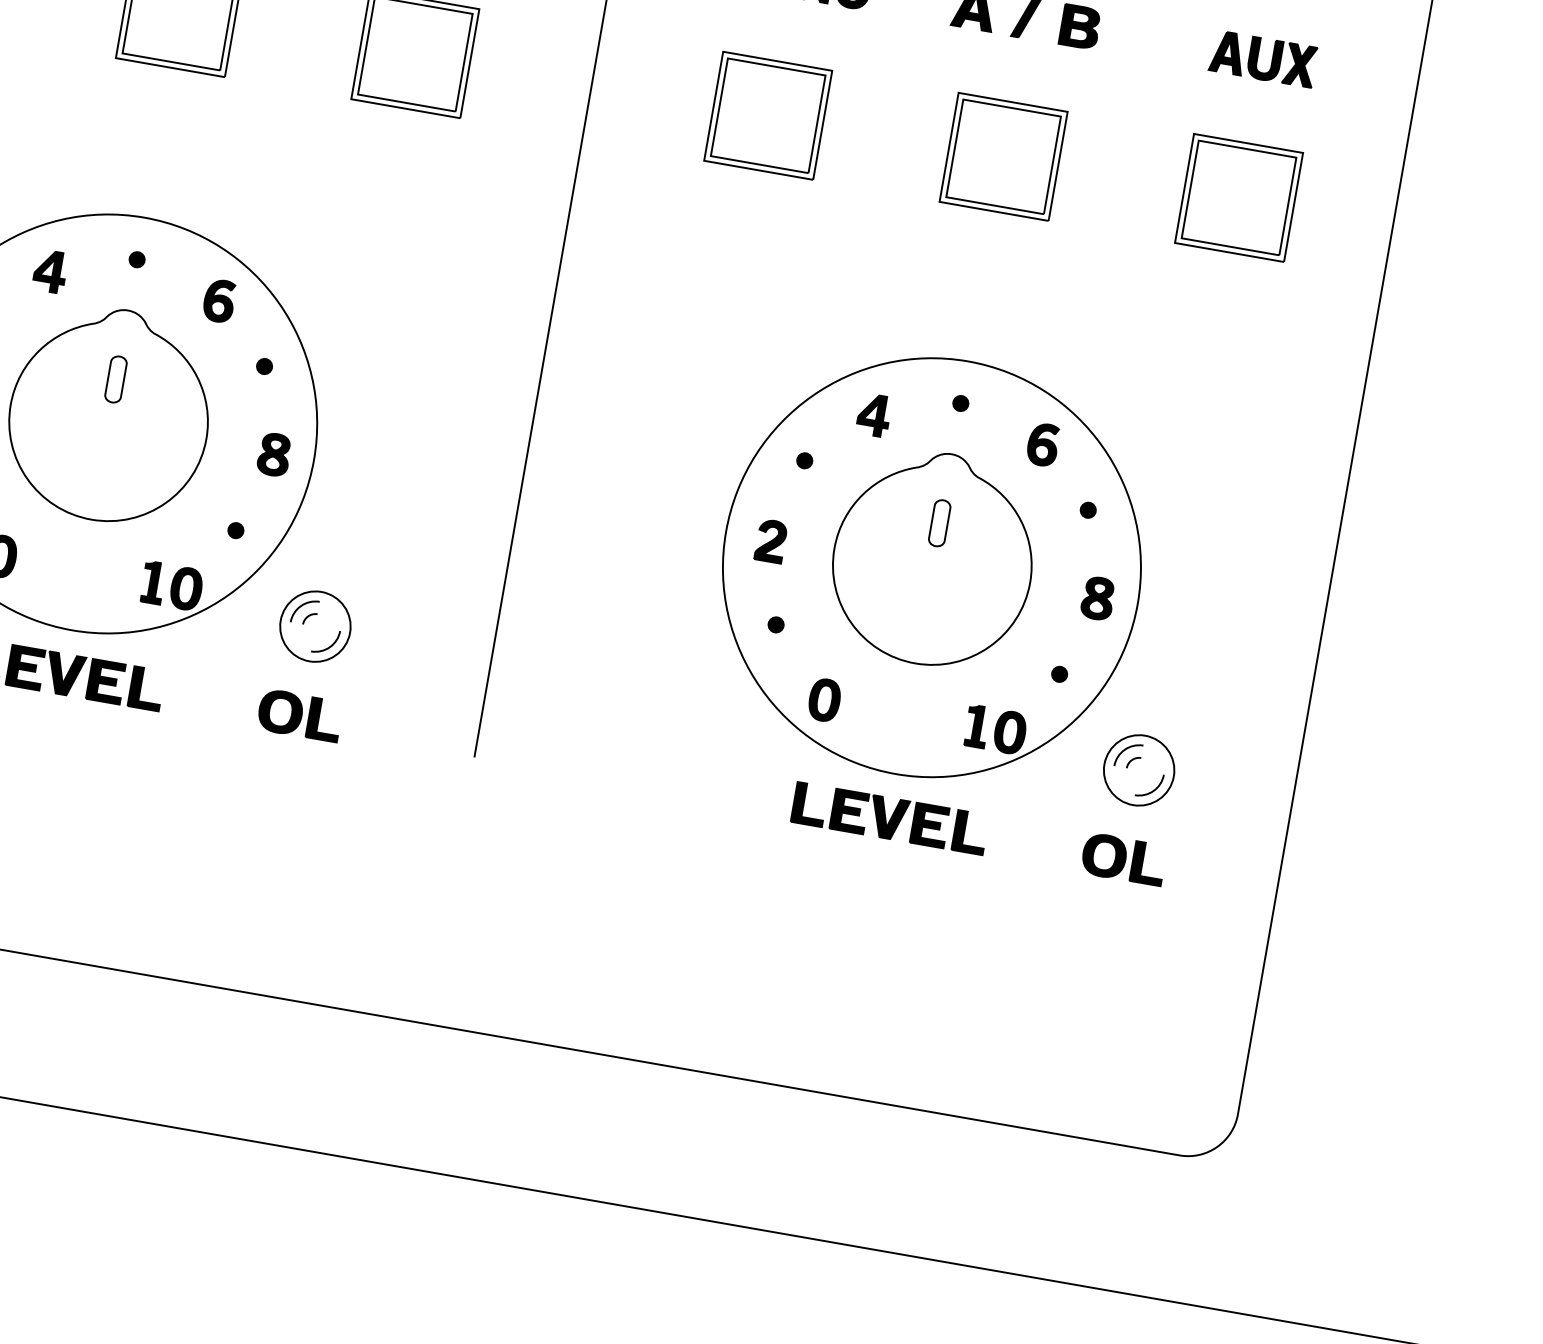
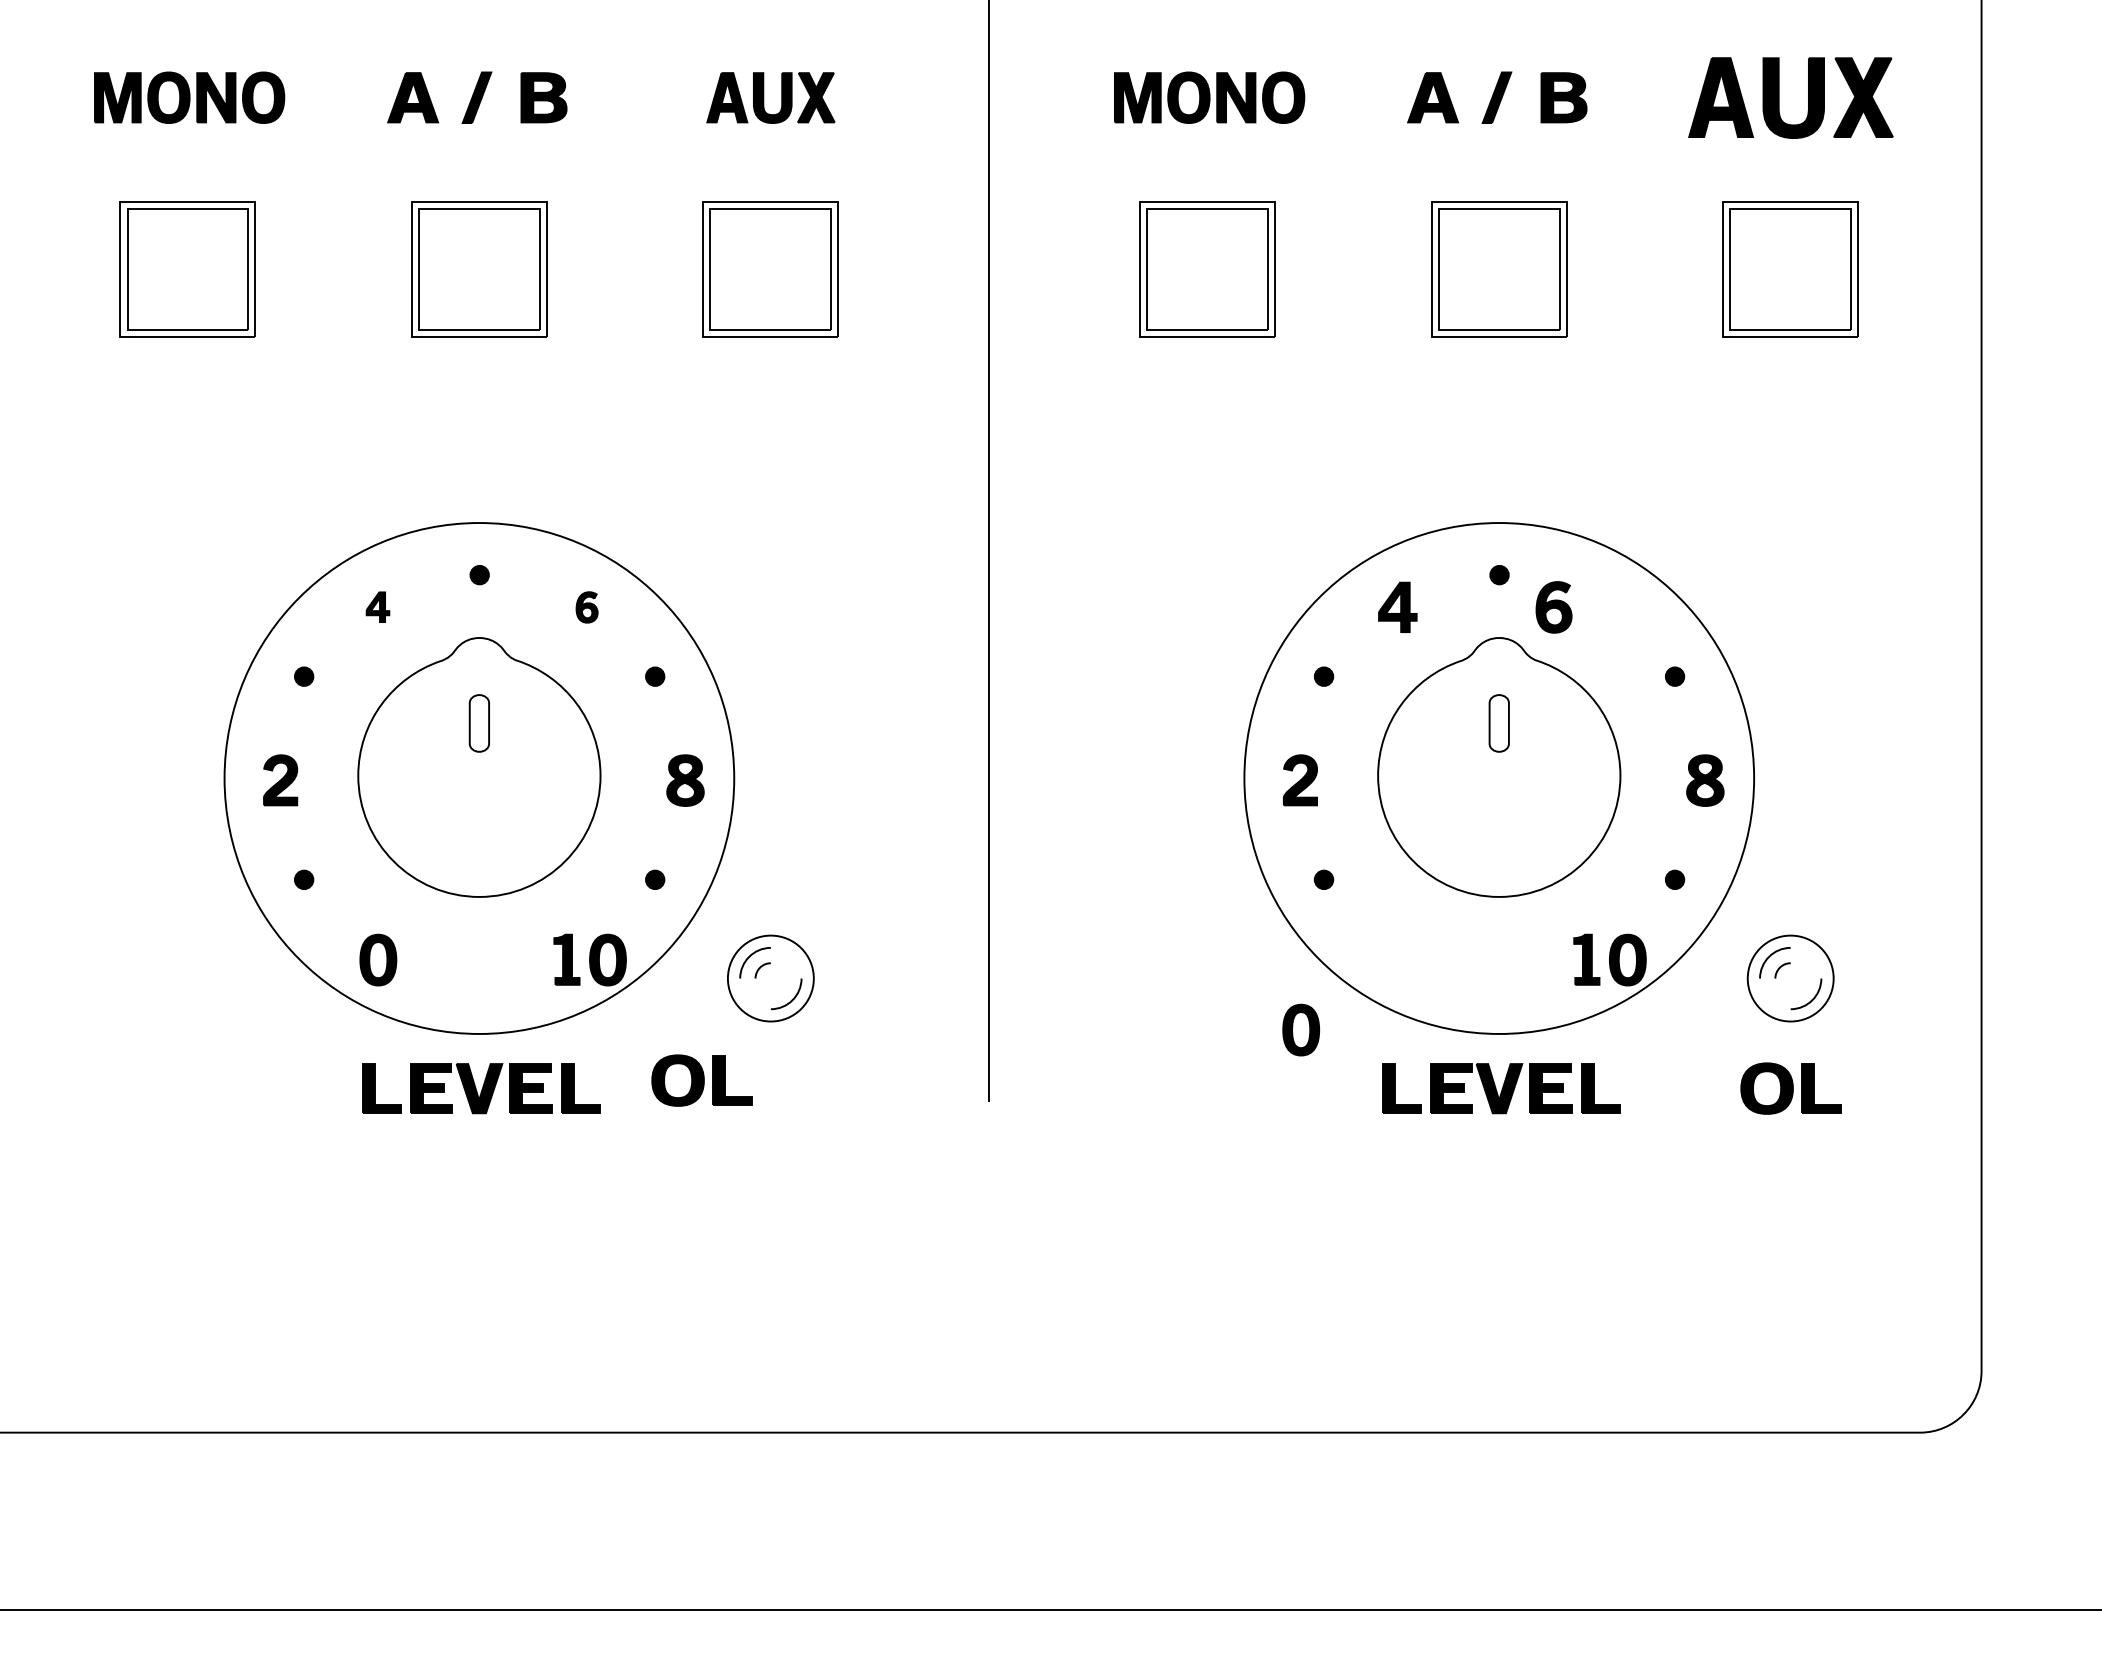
part: (1263, 58) -> (1790, 97), size x1.6
part: (50, 270) -> (377, 606), size x0.6
part: (218, 300) -> (586, 607), size x0.6
part: (1042, 444) -> (1553, 607), moved
part: (825, 699) -> (1301, 1029), moved
part: (299, 715) -> (701, 1080), moved

